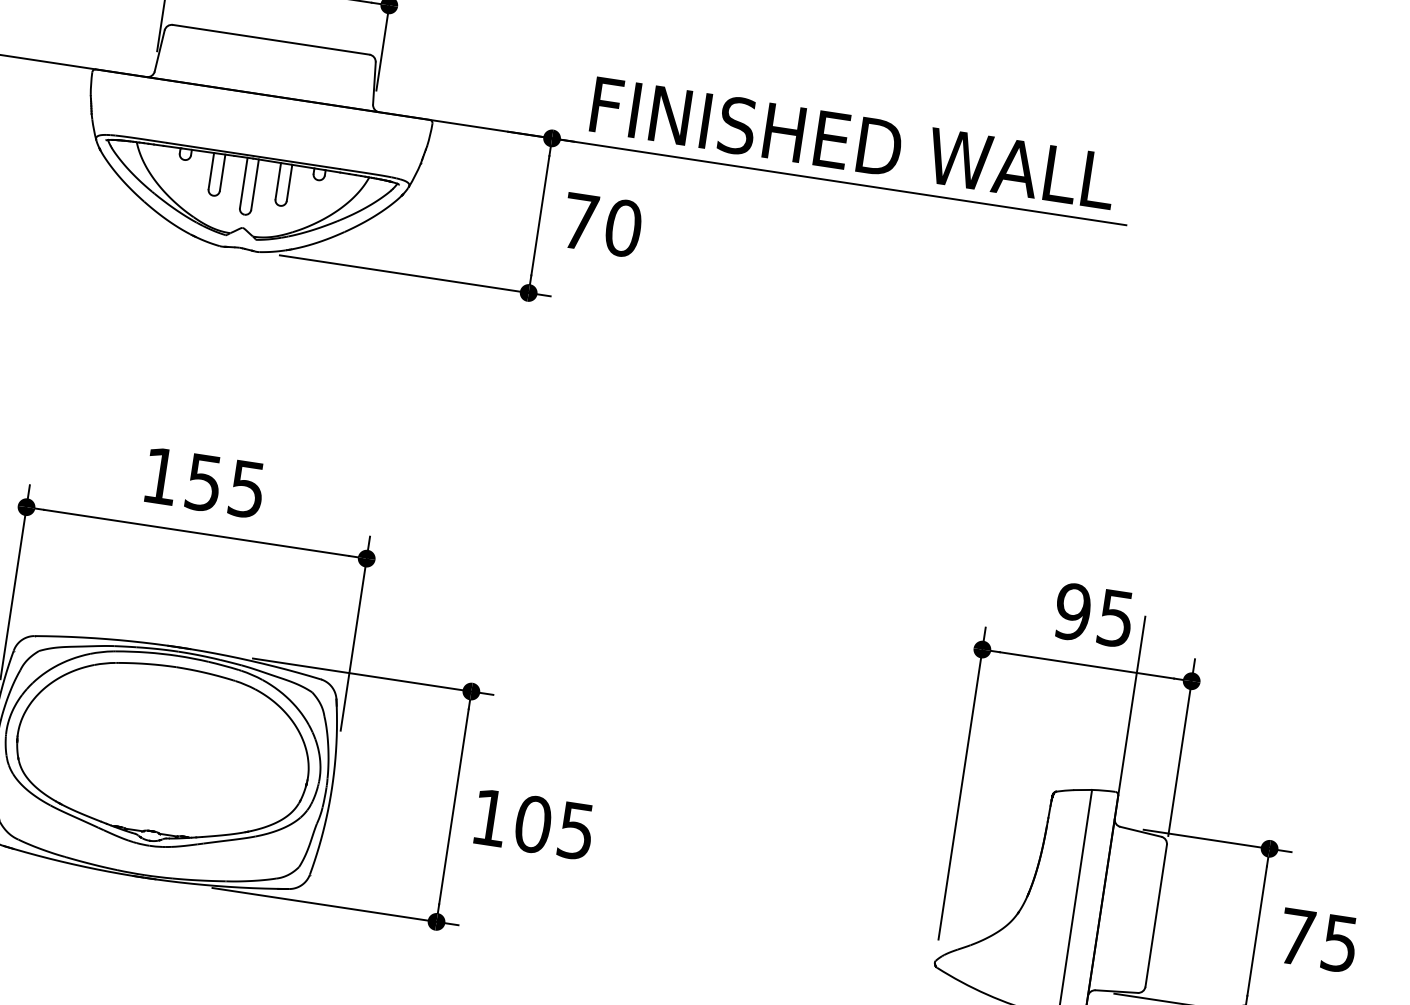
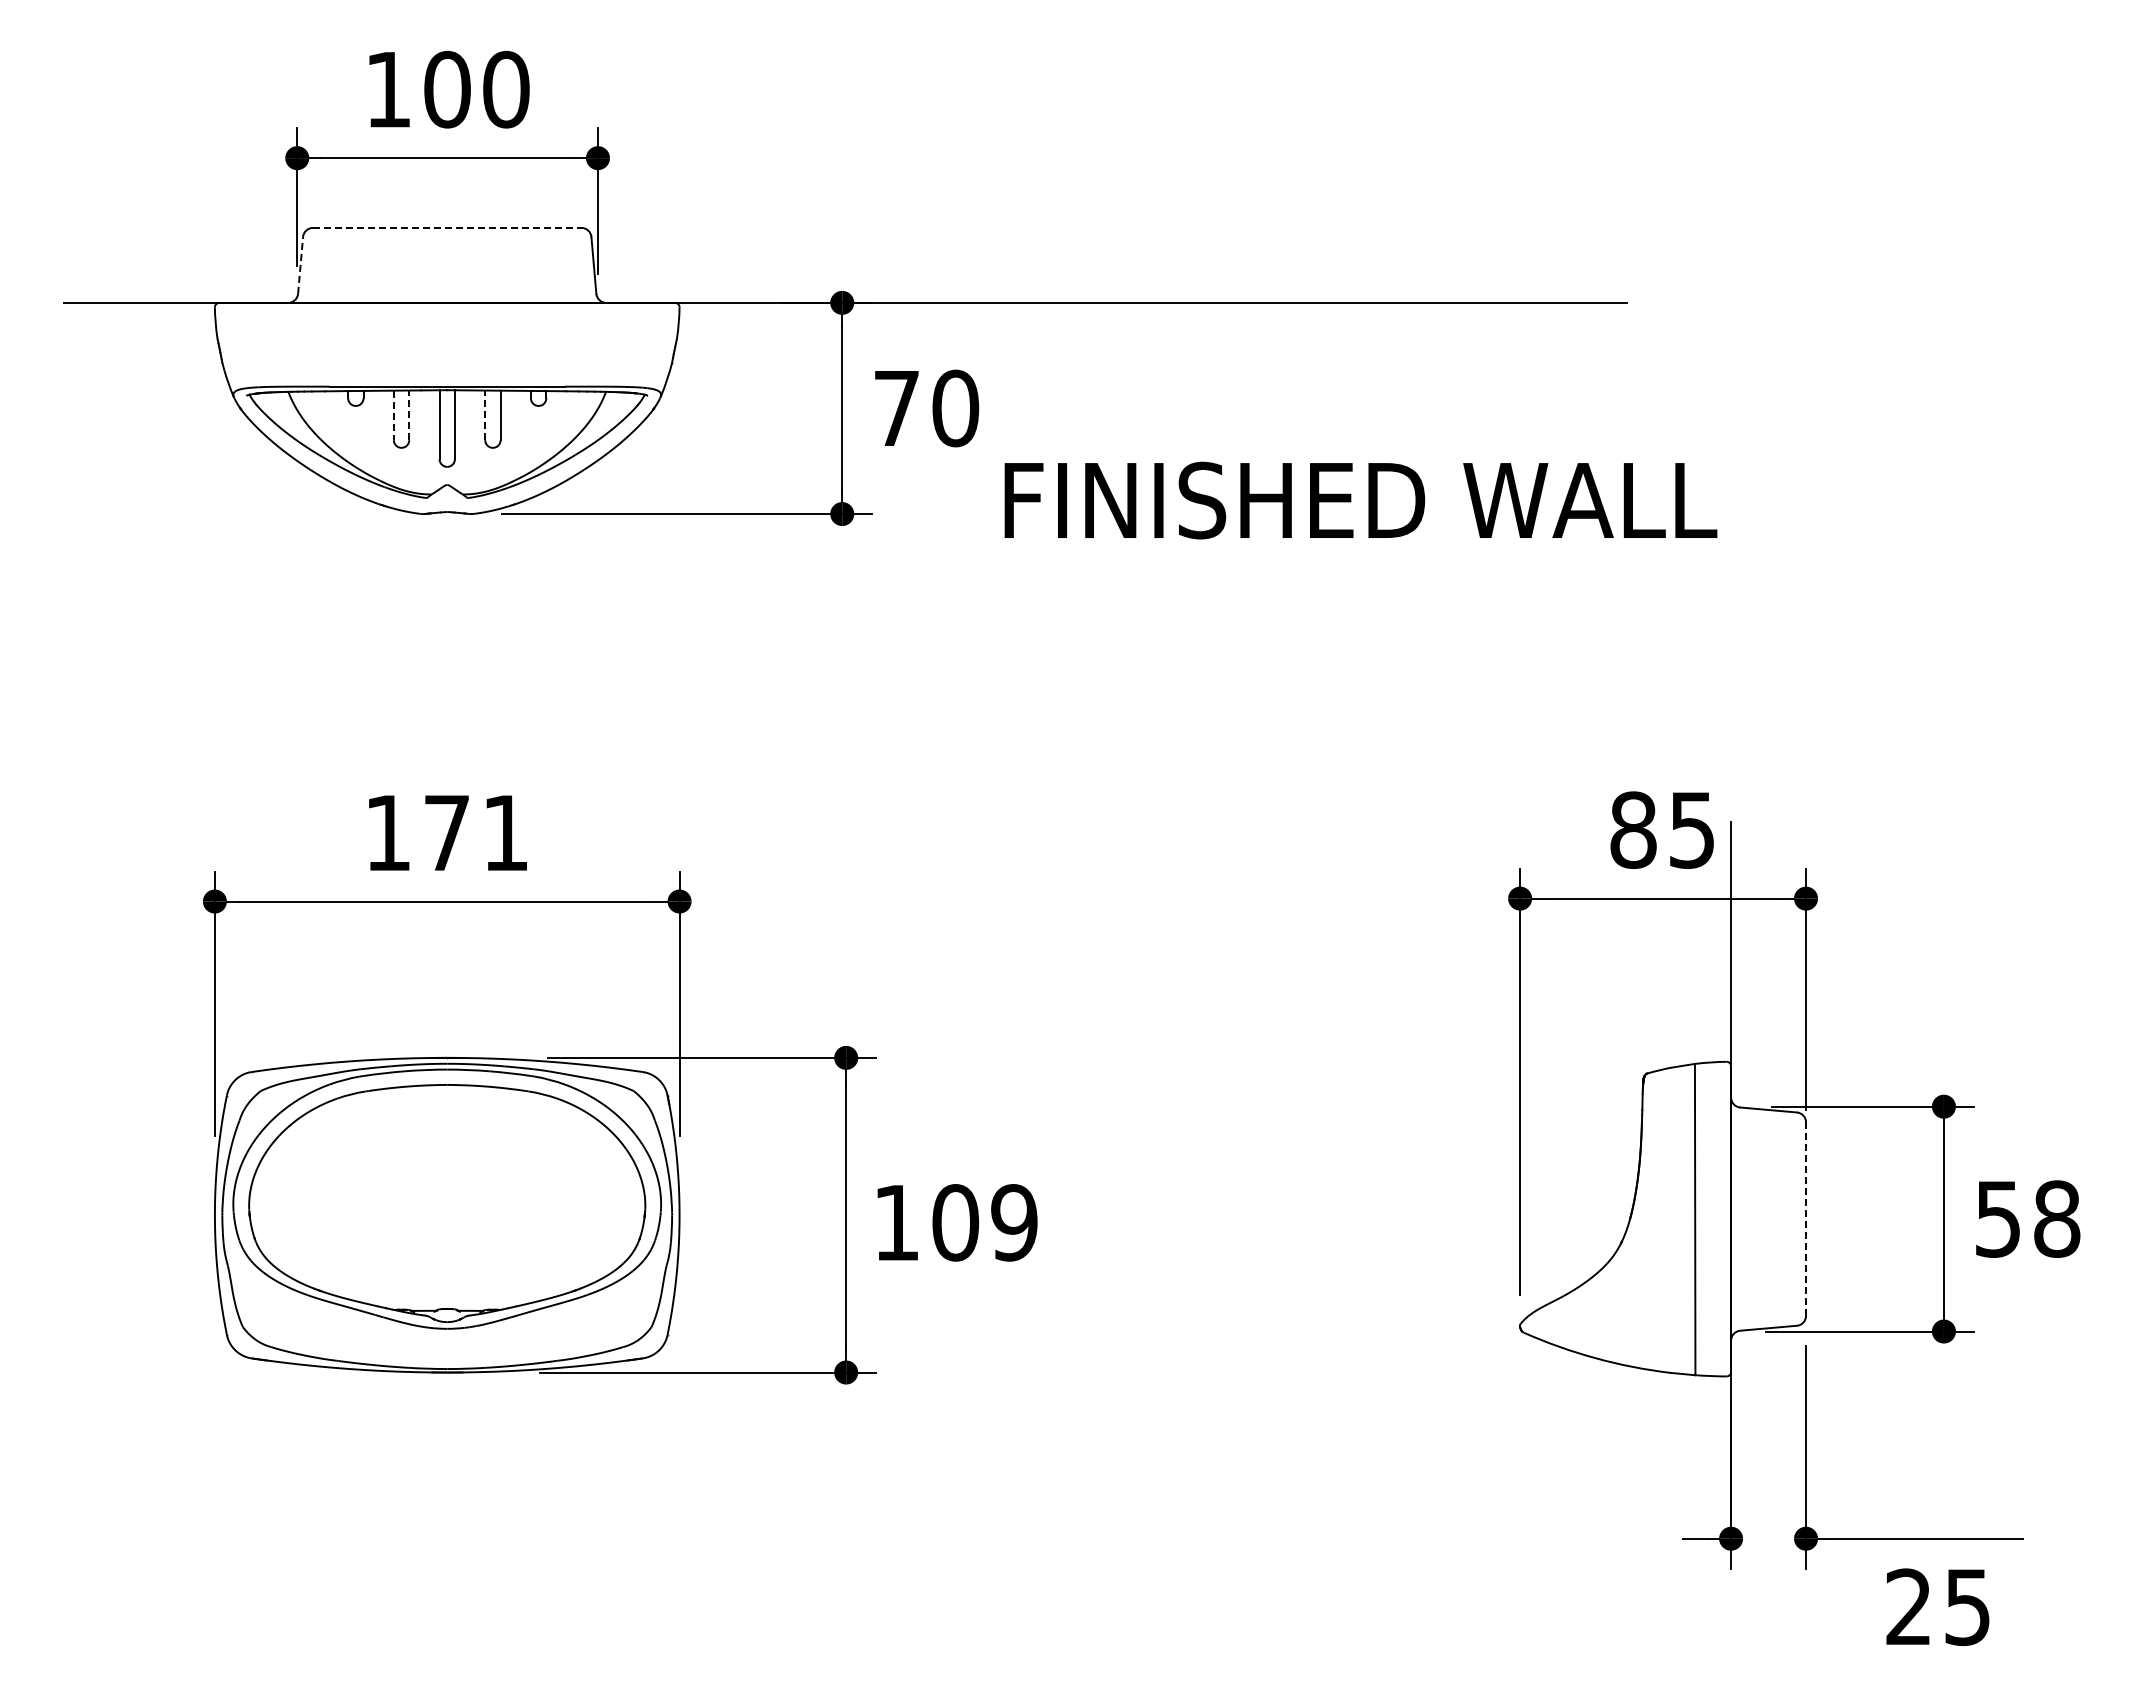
line: (271, 39) -> (447, 227), solid -> dashed
line: (159, 51) -> (300, 265), solid -> dashed
text: (853, 143) -> (1360, 500), moved
line: (211, 171) -> (393, 415), solid -> dashed
line: (222, 172) -> (409, 415), solid -> dashed
line: (278, 181) -> (485, 415), solid -> dashed
text: (225, 486) -> (476, 833), 155 -> 171
text: (1072, 612) -> (1633, 830), 95 -> 85
text: (576, 830) -> (1014, 1222), 105 -> 109
line: (1156, 916) -> (1806, 1219), solid -> dashed
text: (1319, 940) -> (2028, 1218), 75 -> 58

